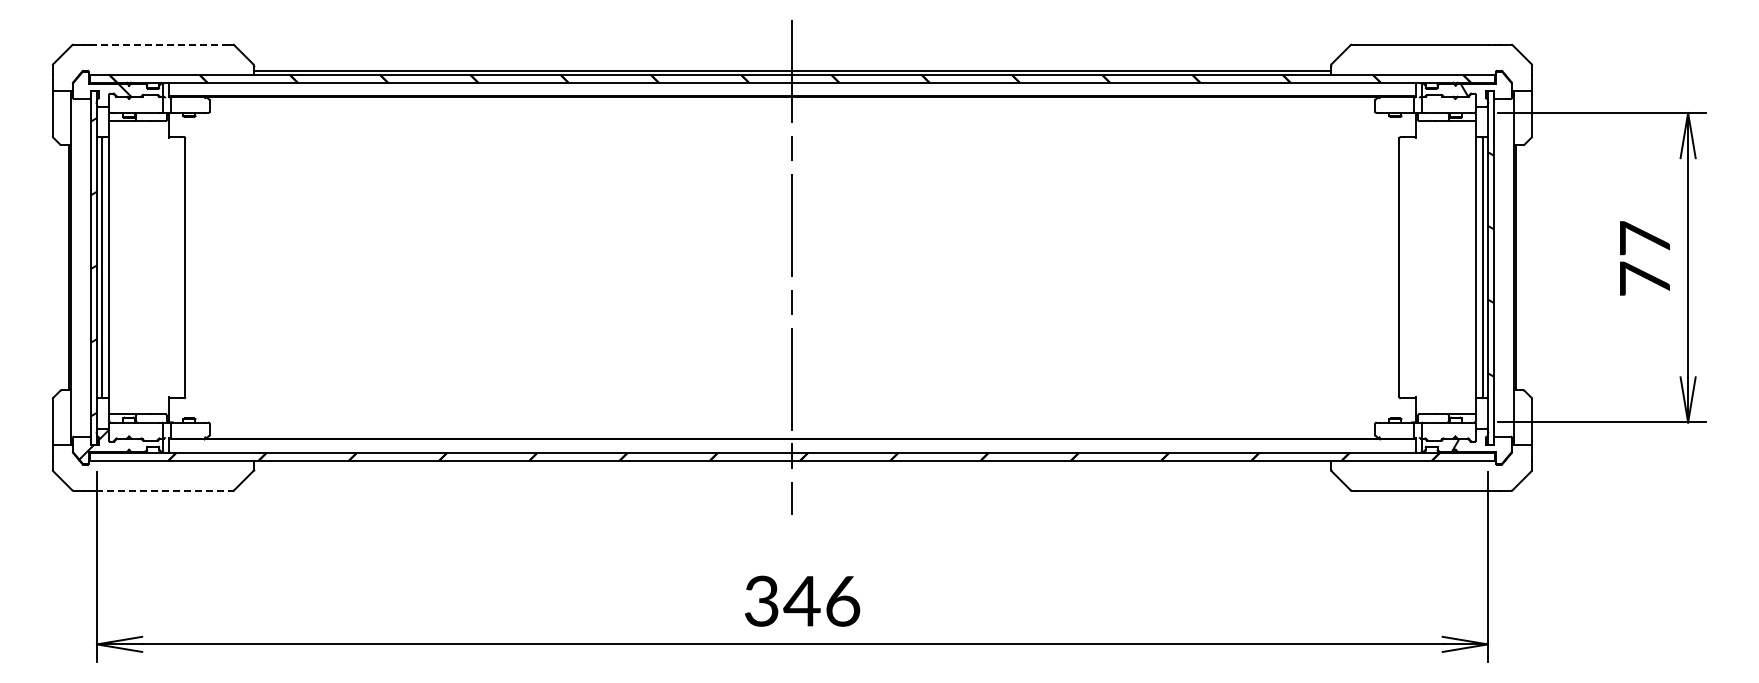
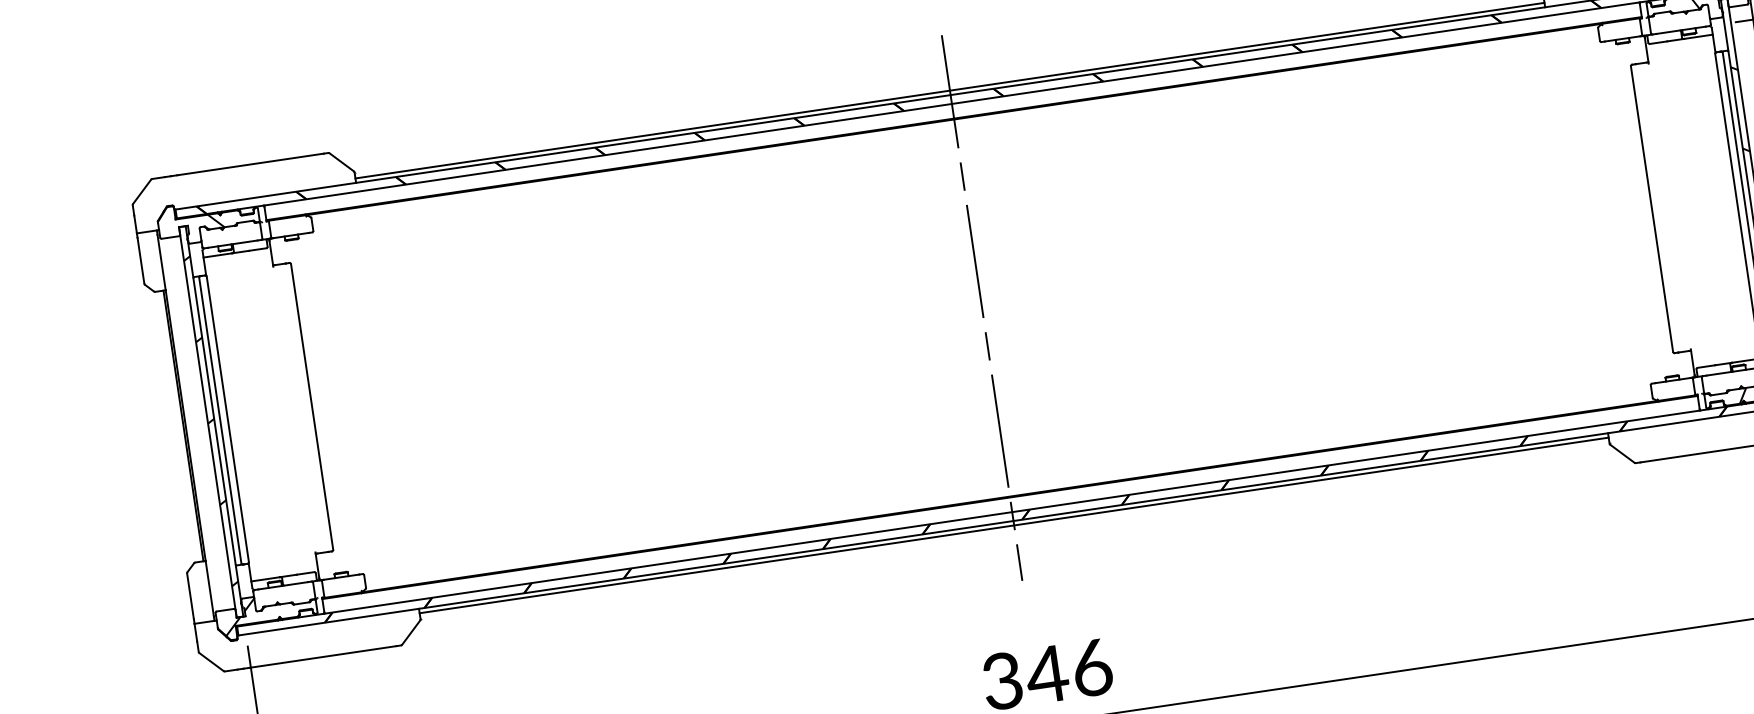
line: (162, 44) -> (250, 164), dashed -> solid
line: (792, 464) -> (1014, 525), added
line: (163, 490) -> (324, 656), dashed -> solid

